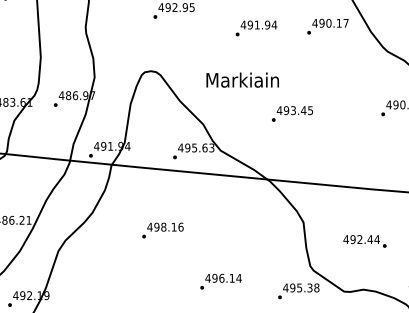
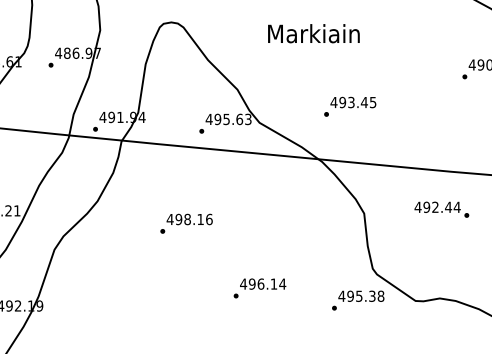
text: (242, 79) -> (313, 32), moved
text: (292, 113) -> (350, 106), moved
text: (364, 241) -> (441, 209), moved

